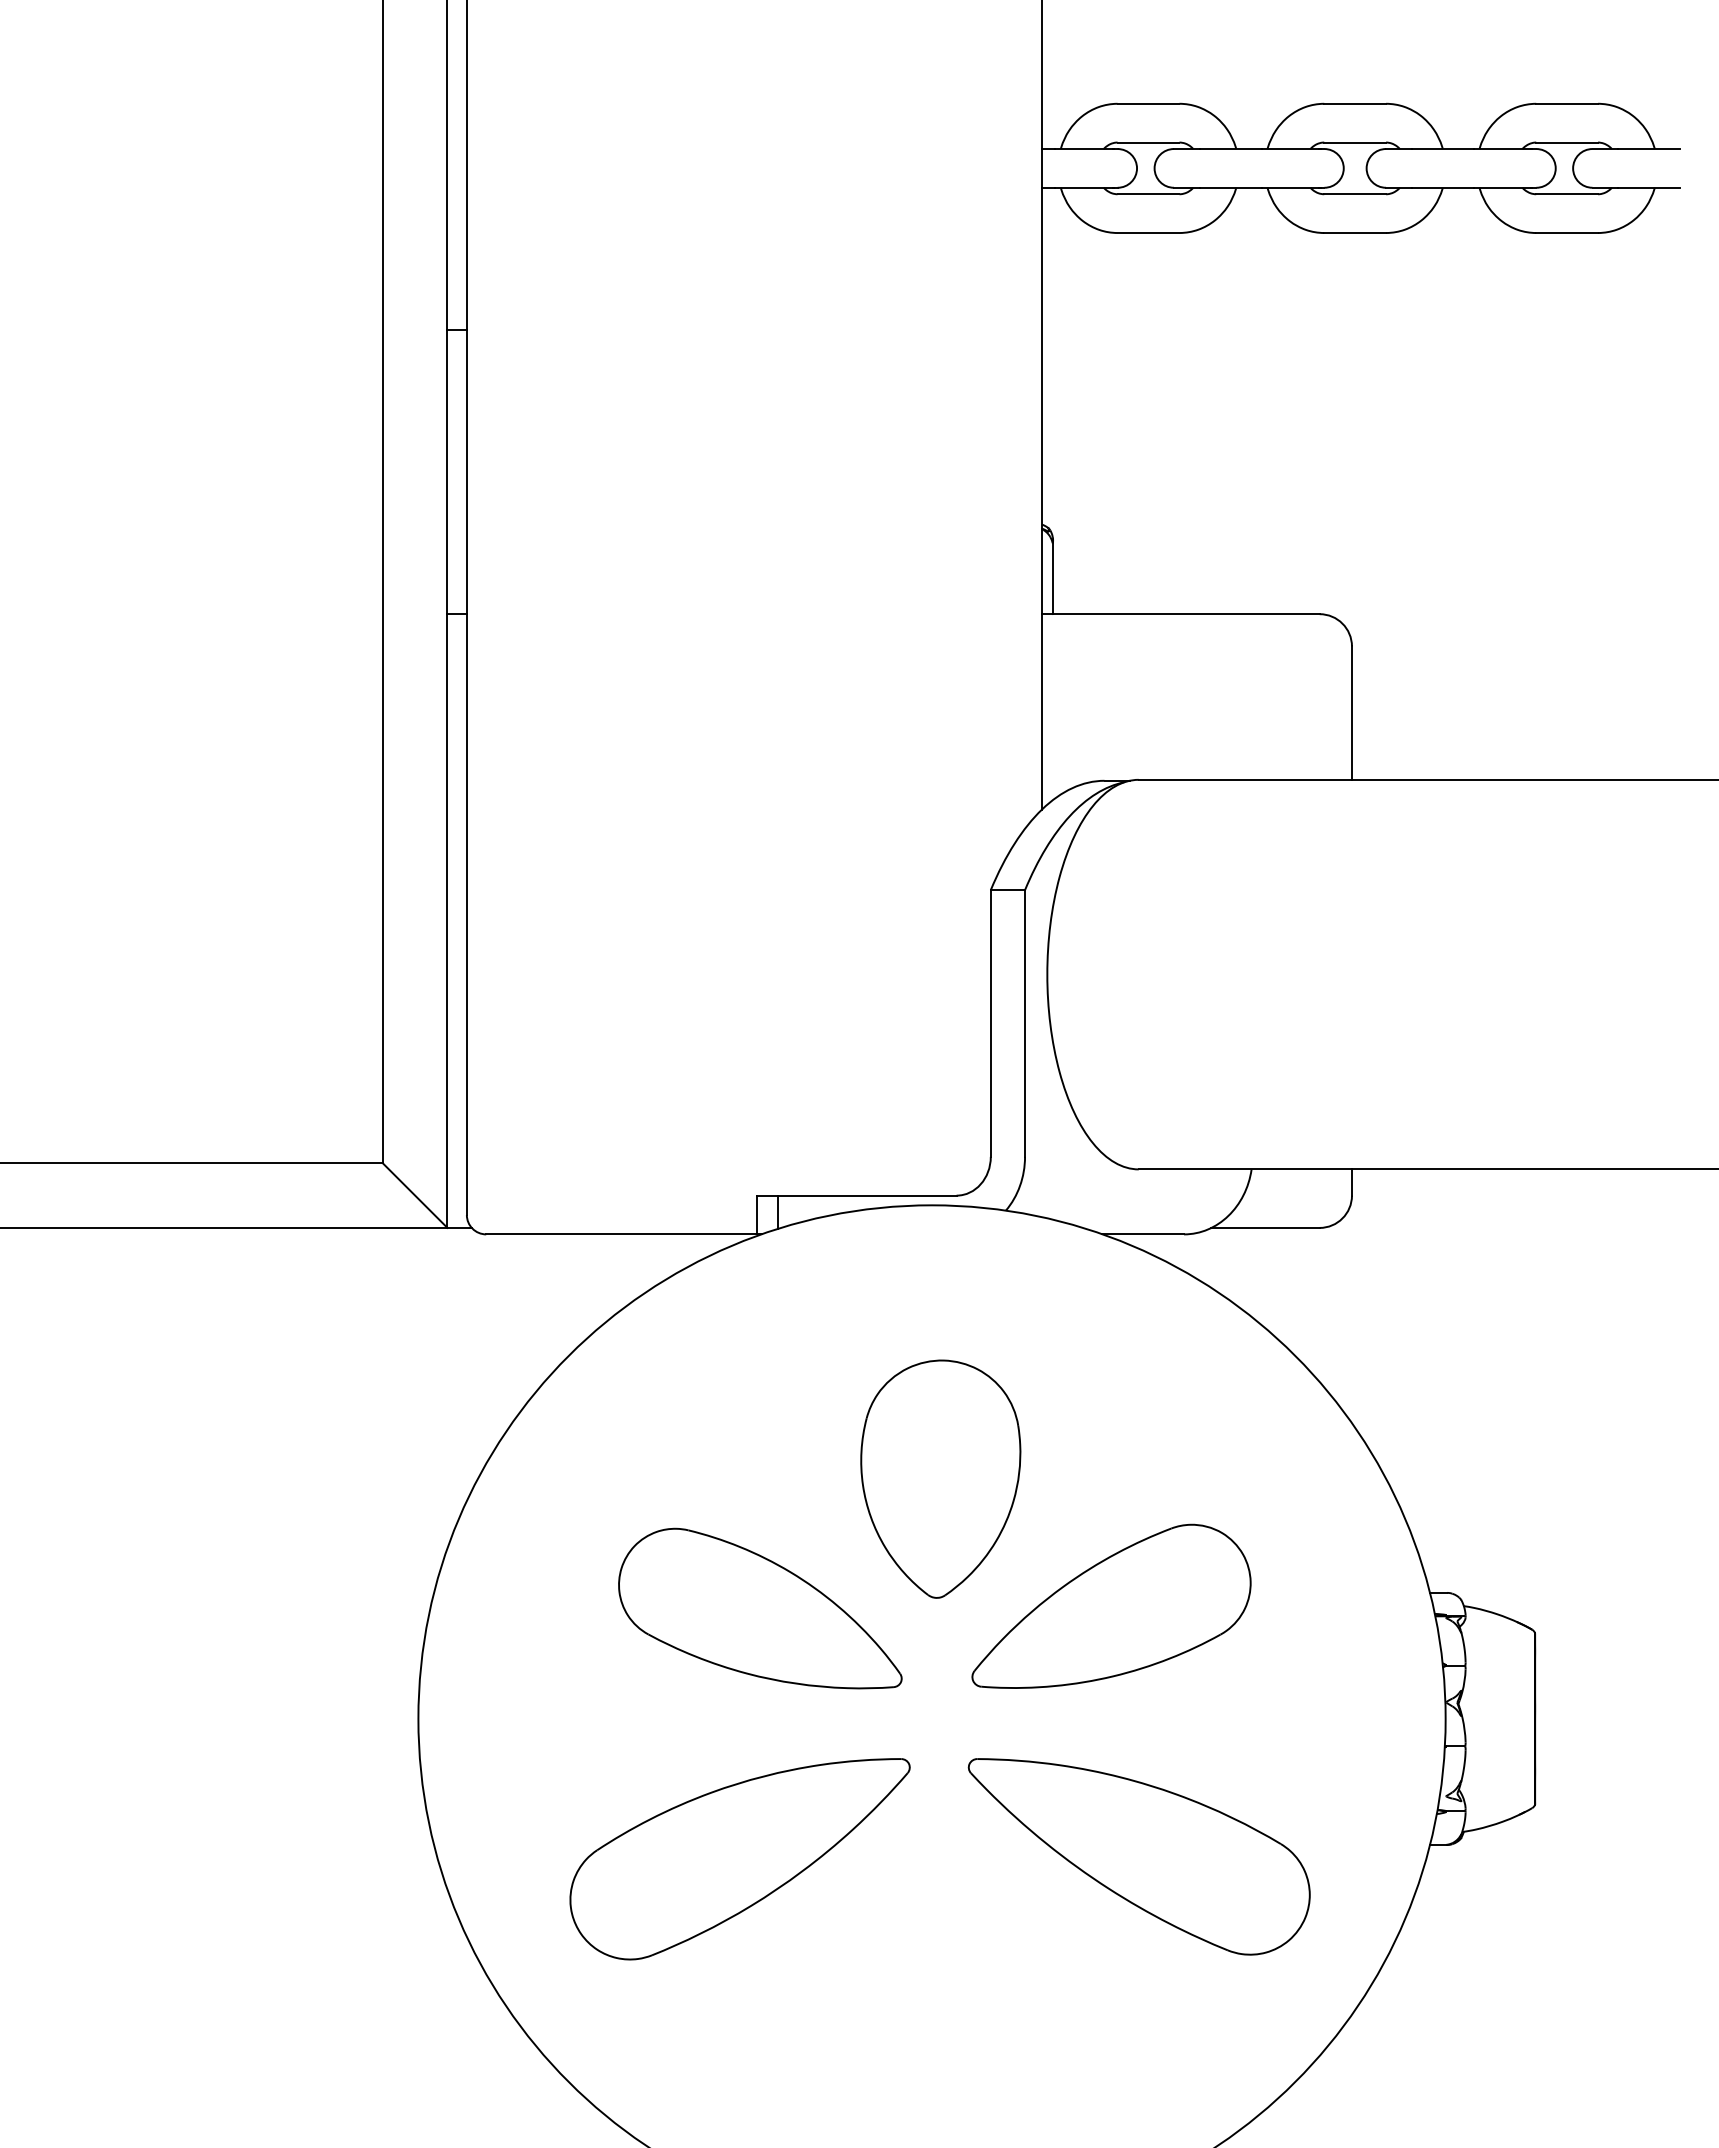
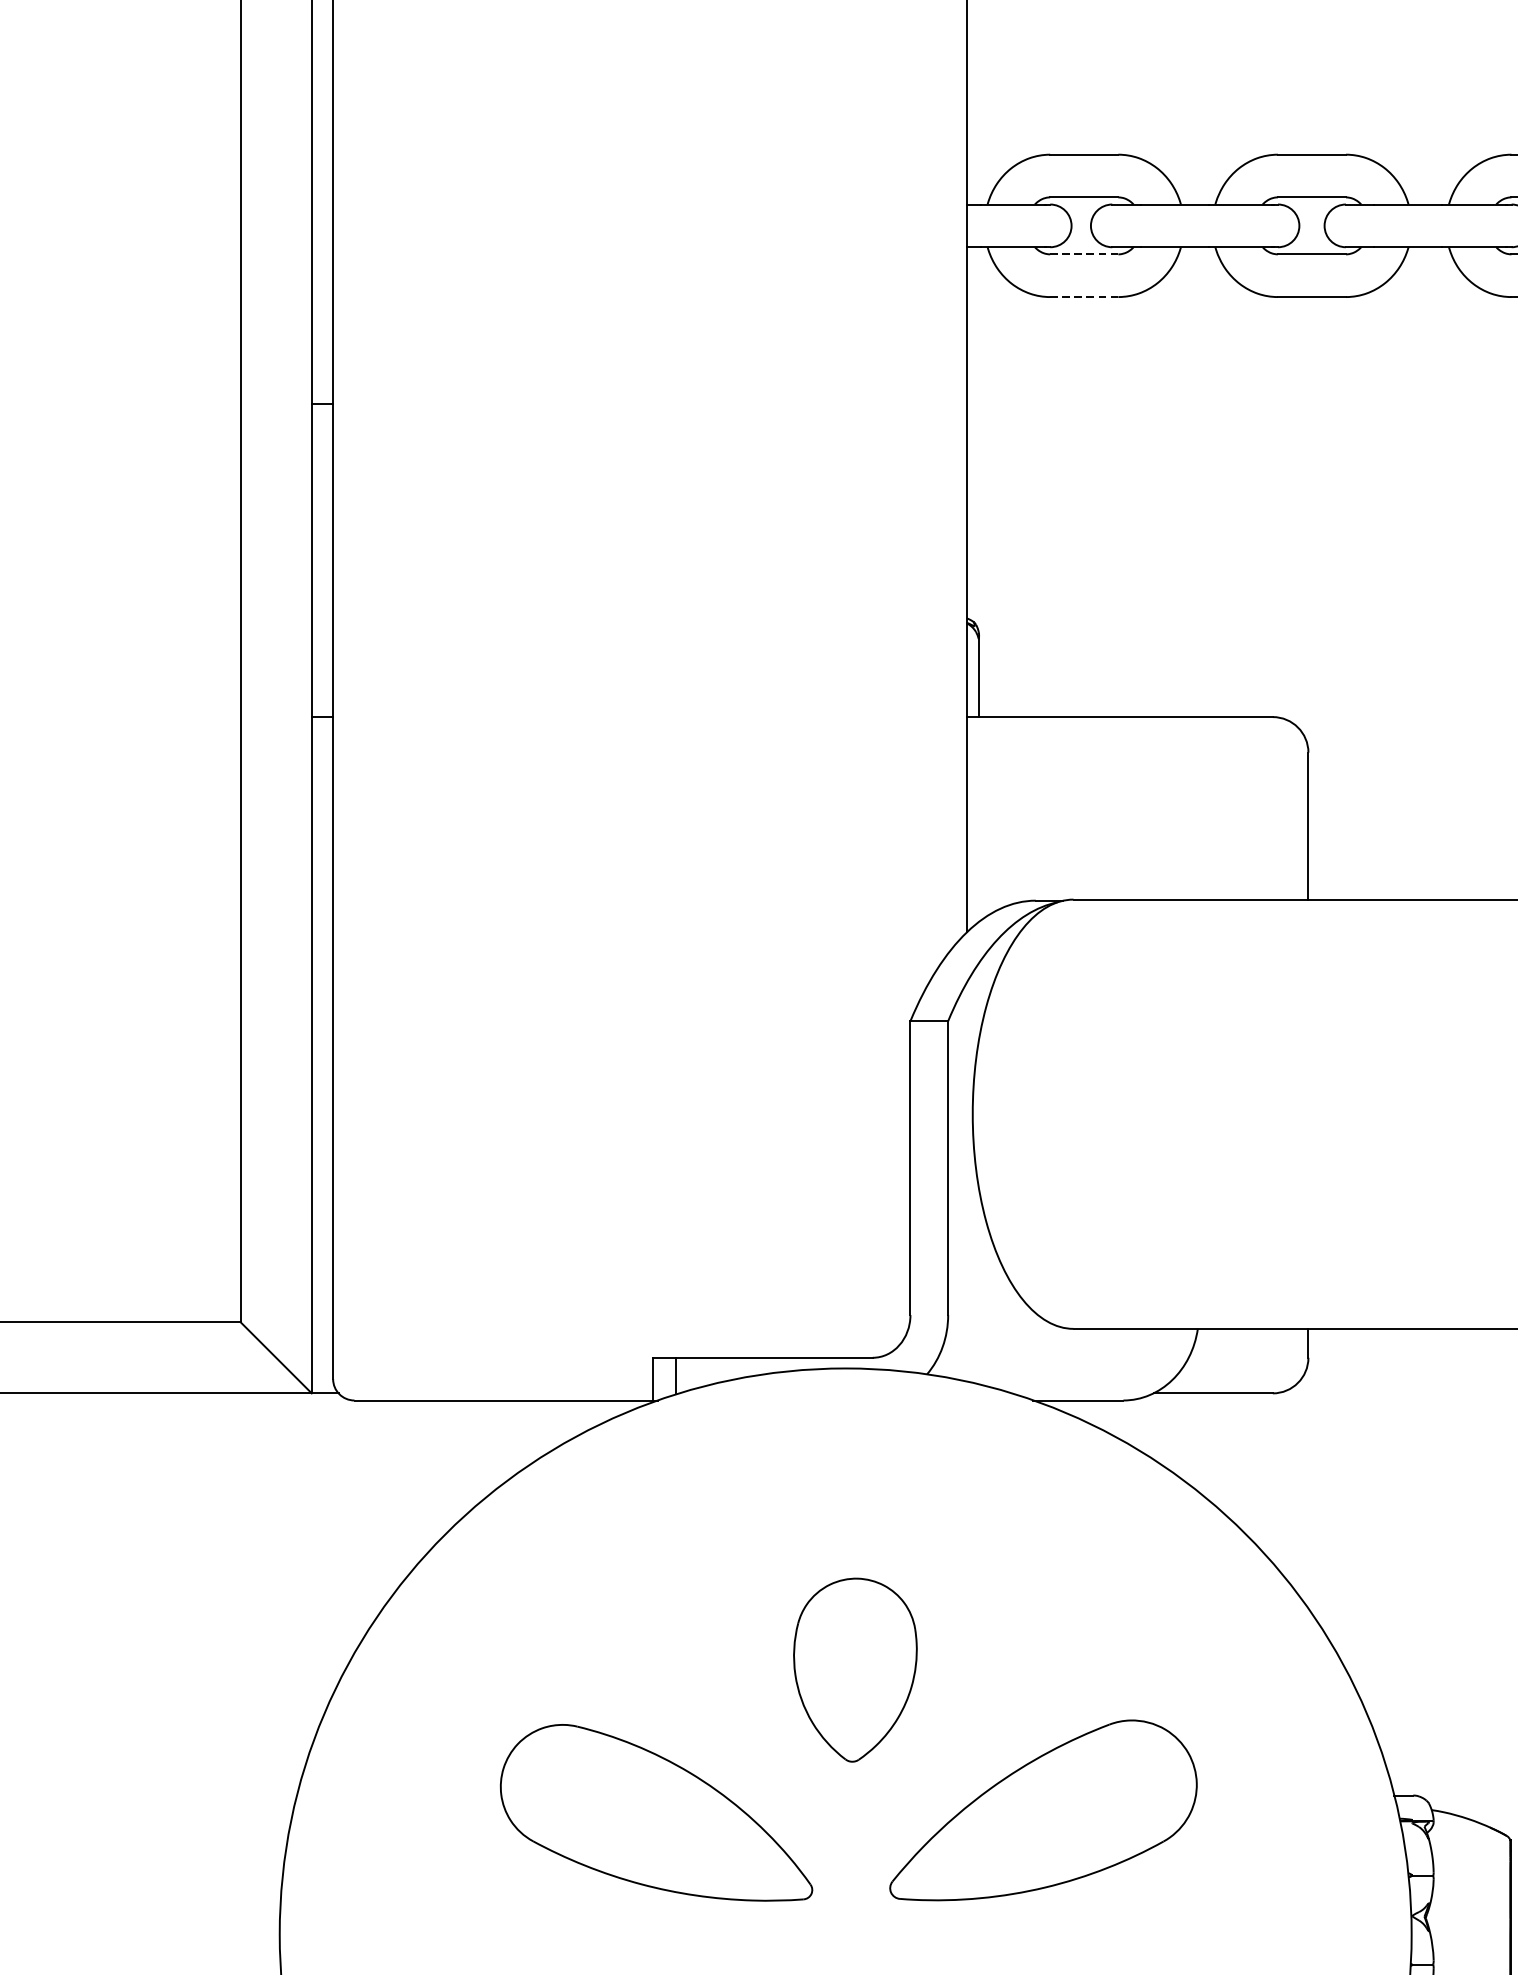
line: (1148, 194) -> (1084, 254), solid -> dashed
line: (1148, 233) -> (1084, 297), solid -> dashed
part: (940, 1478) -> (855, 1669), size x0.7

